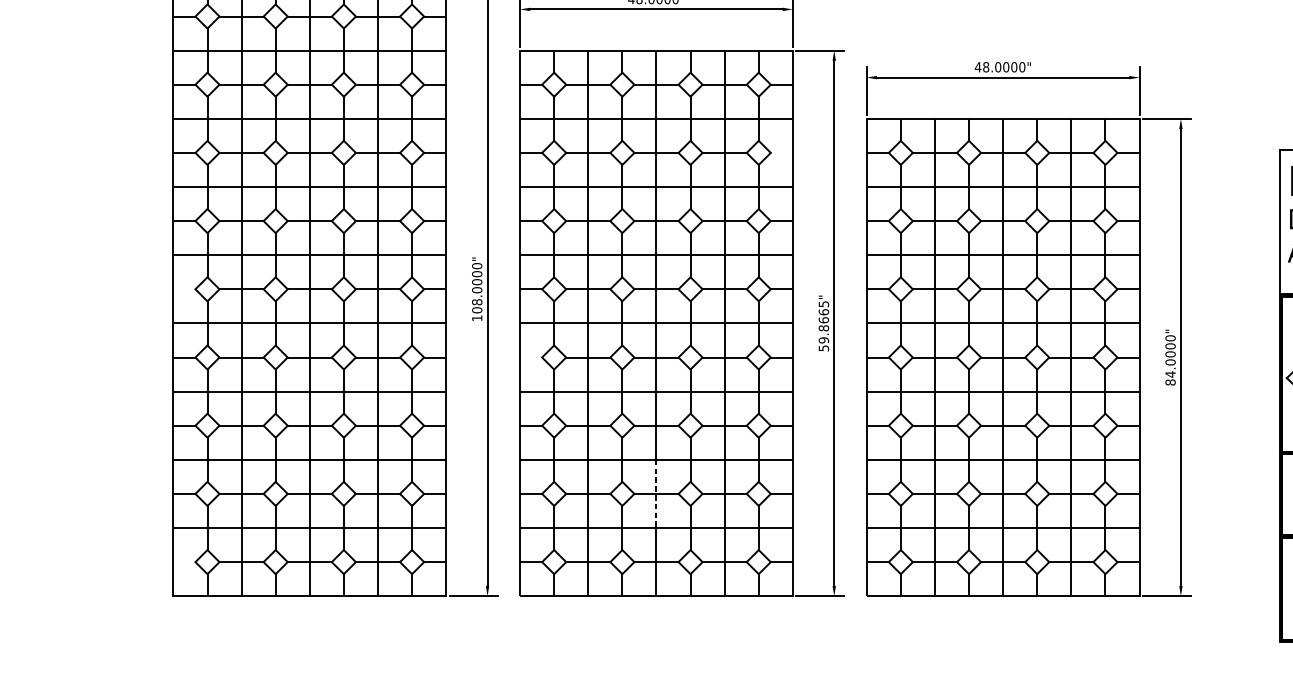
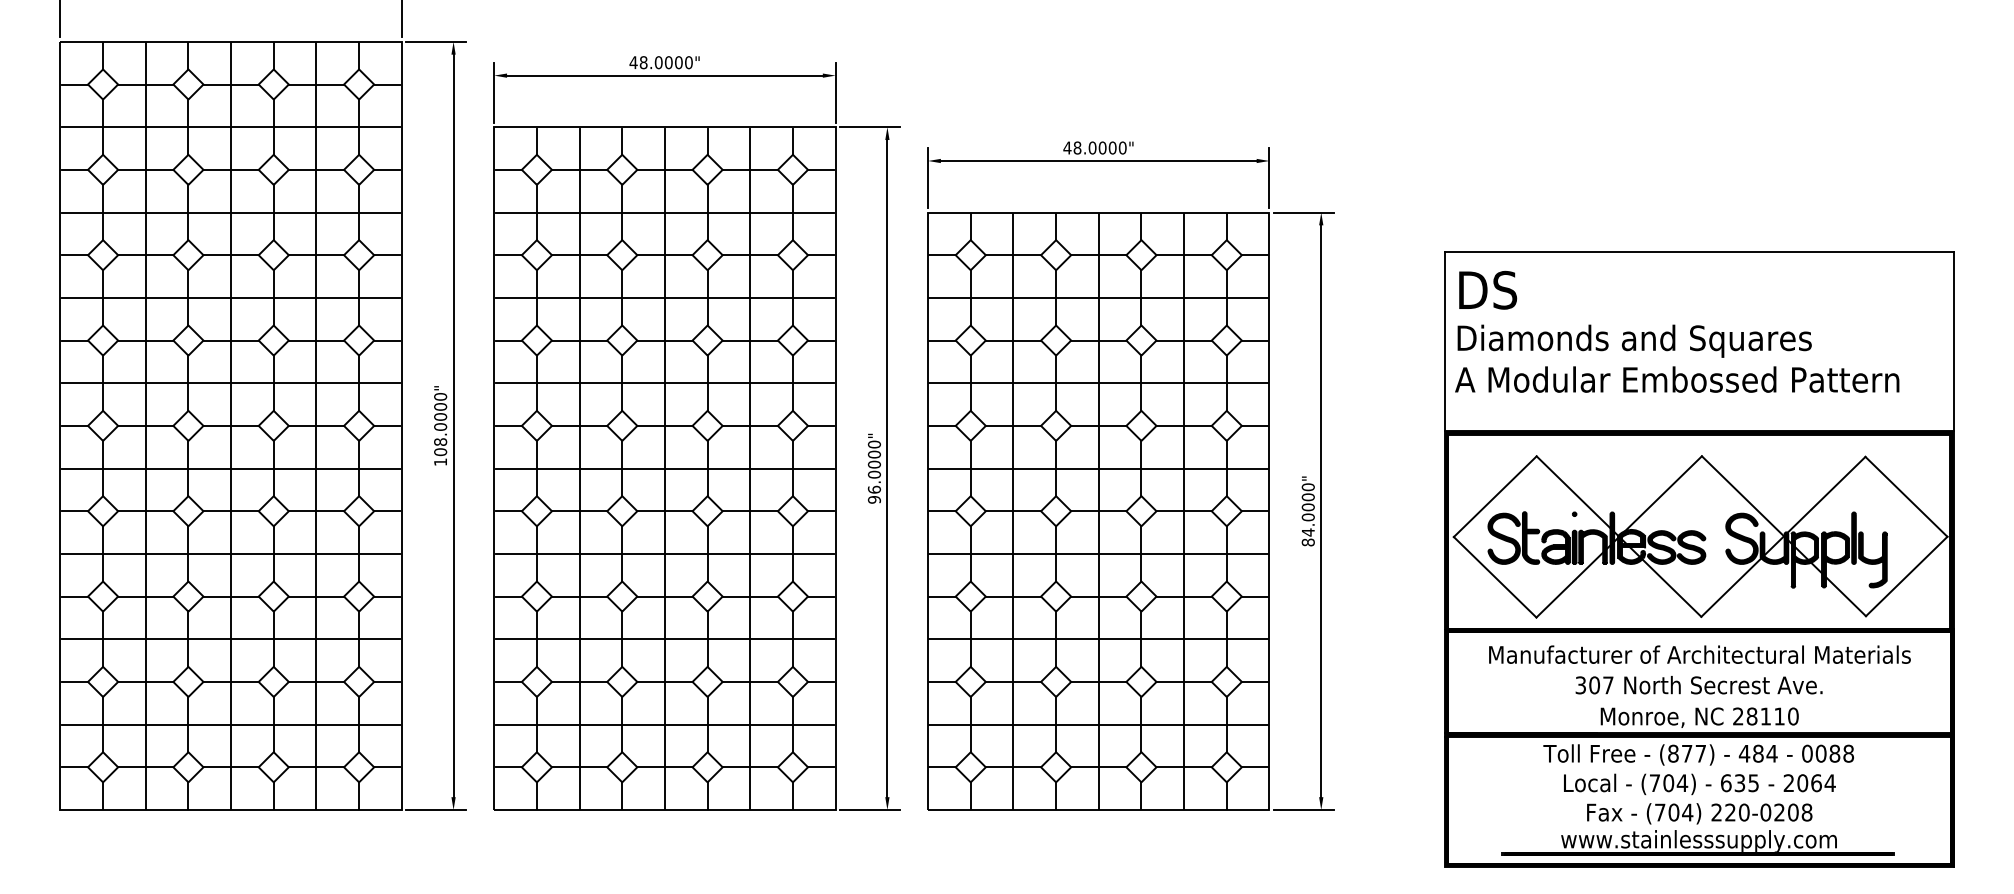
line: (781, 153) -> (821, 255), added
line: (184, 288) -> (74, 425), added
text: (823, 325) -> (873, 471), 59.8665" -> 96.0000"
line: (531, 357) -> (508, 511), added
line: (656, 493) -> (664, 681), dashed -> solid
line: (184, 562) -> (74, 767), added

